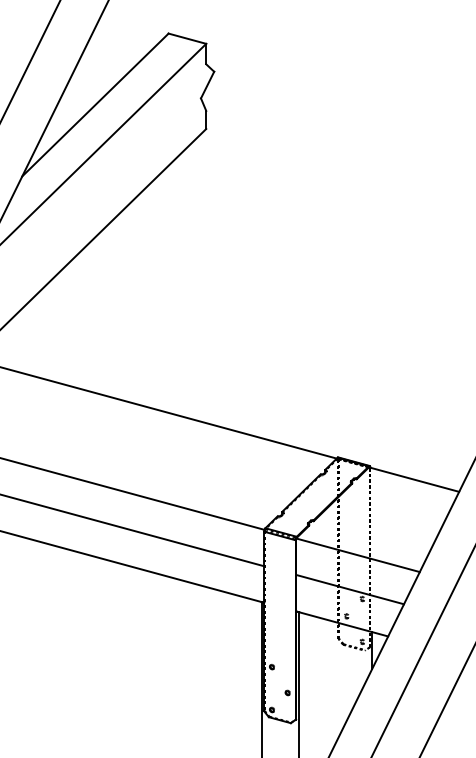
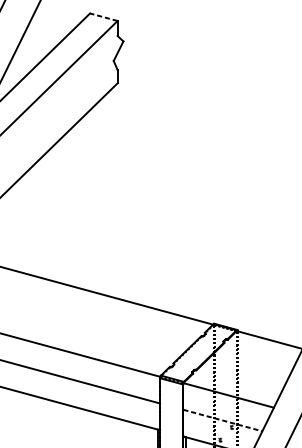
line: (187, 38) -> (103, 17), solid -> dashed
line: (350, 589) -> (223, 420), solid -> dashed

